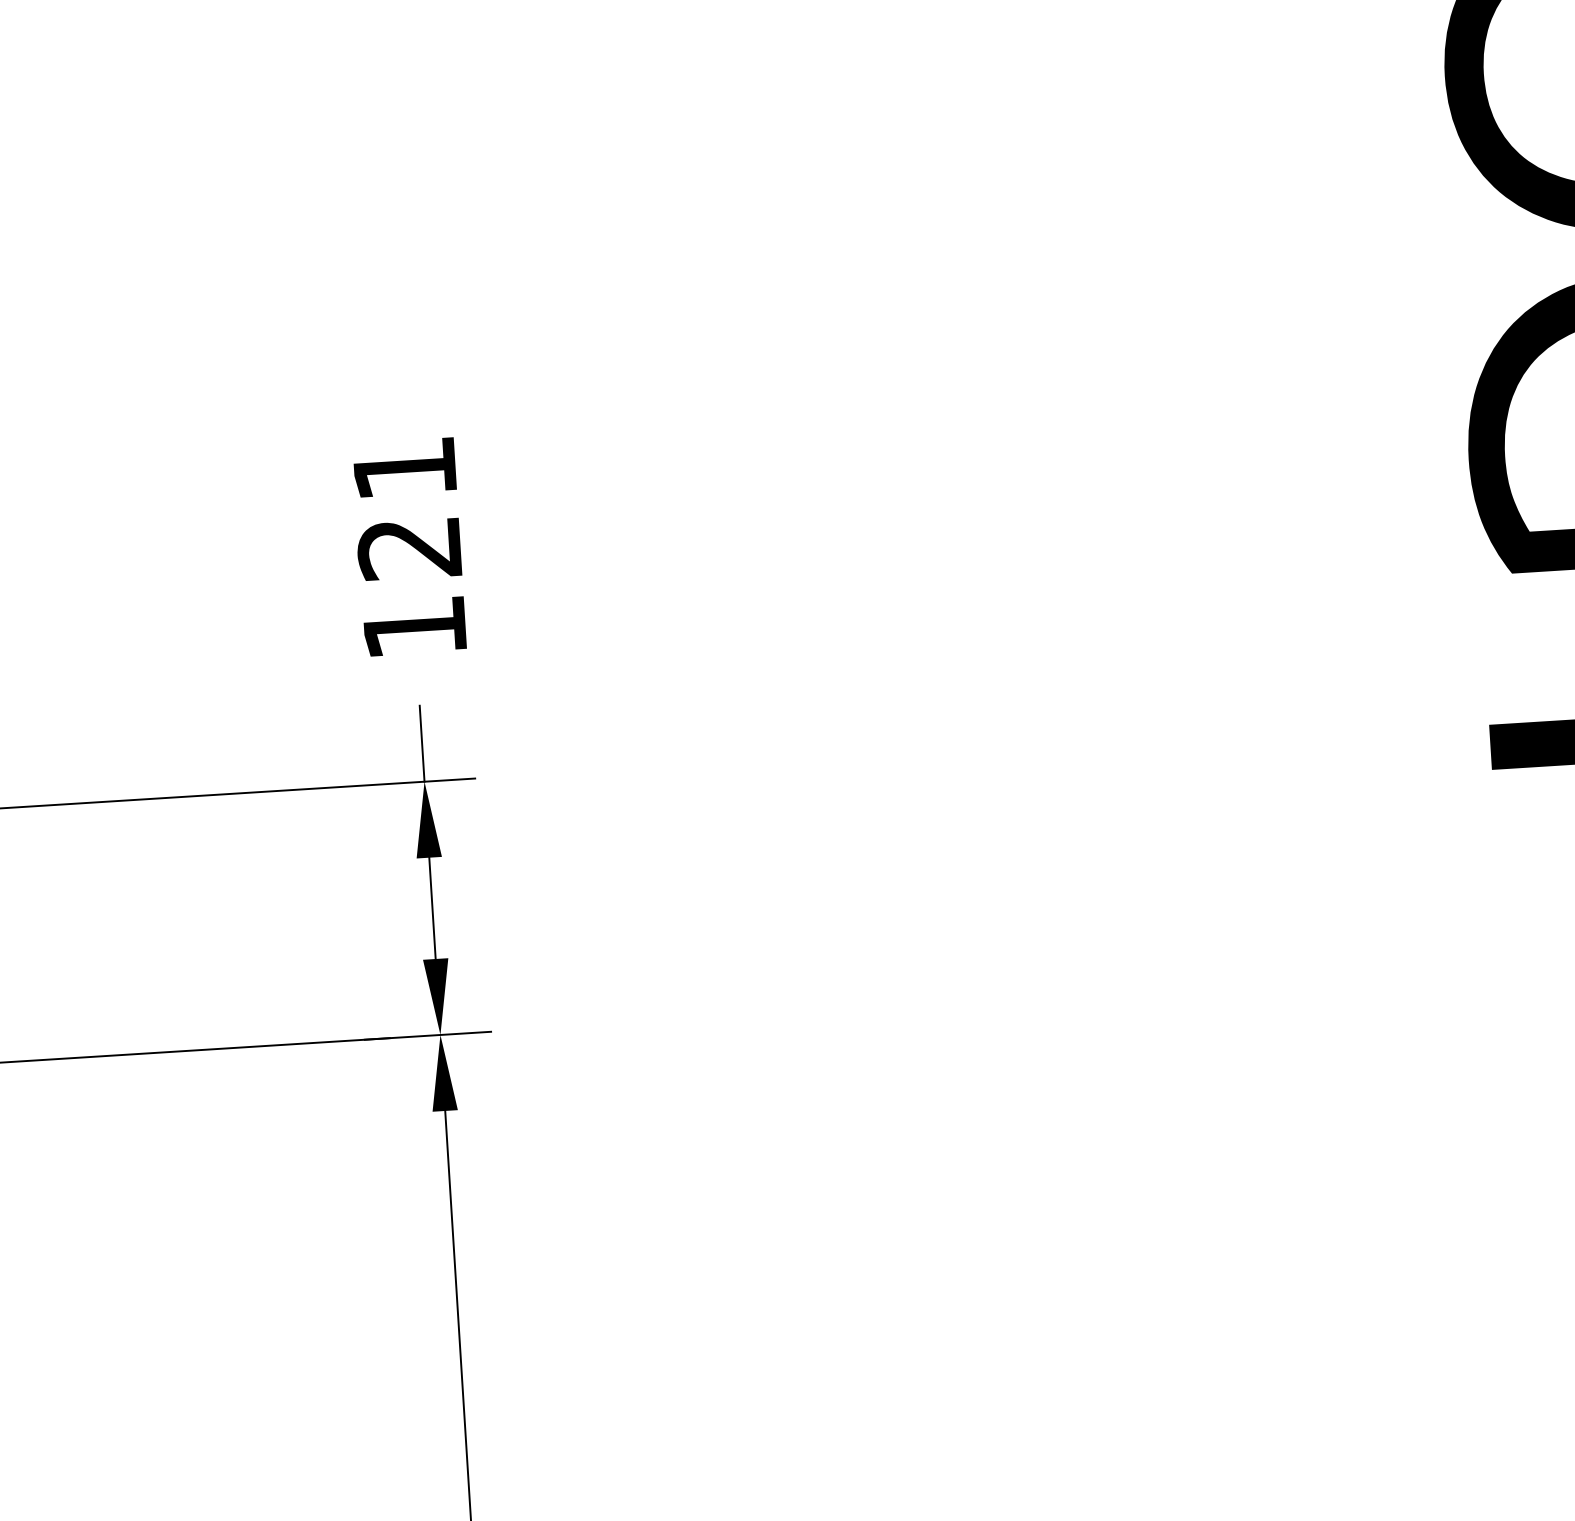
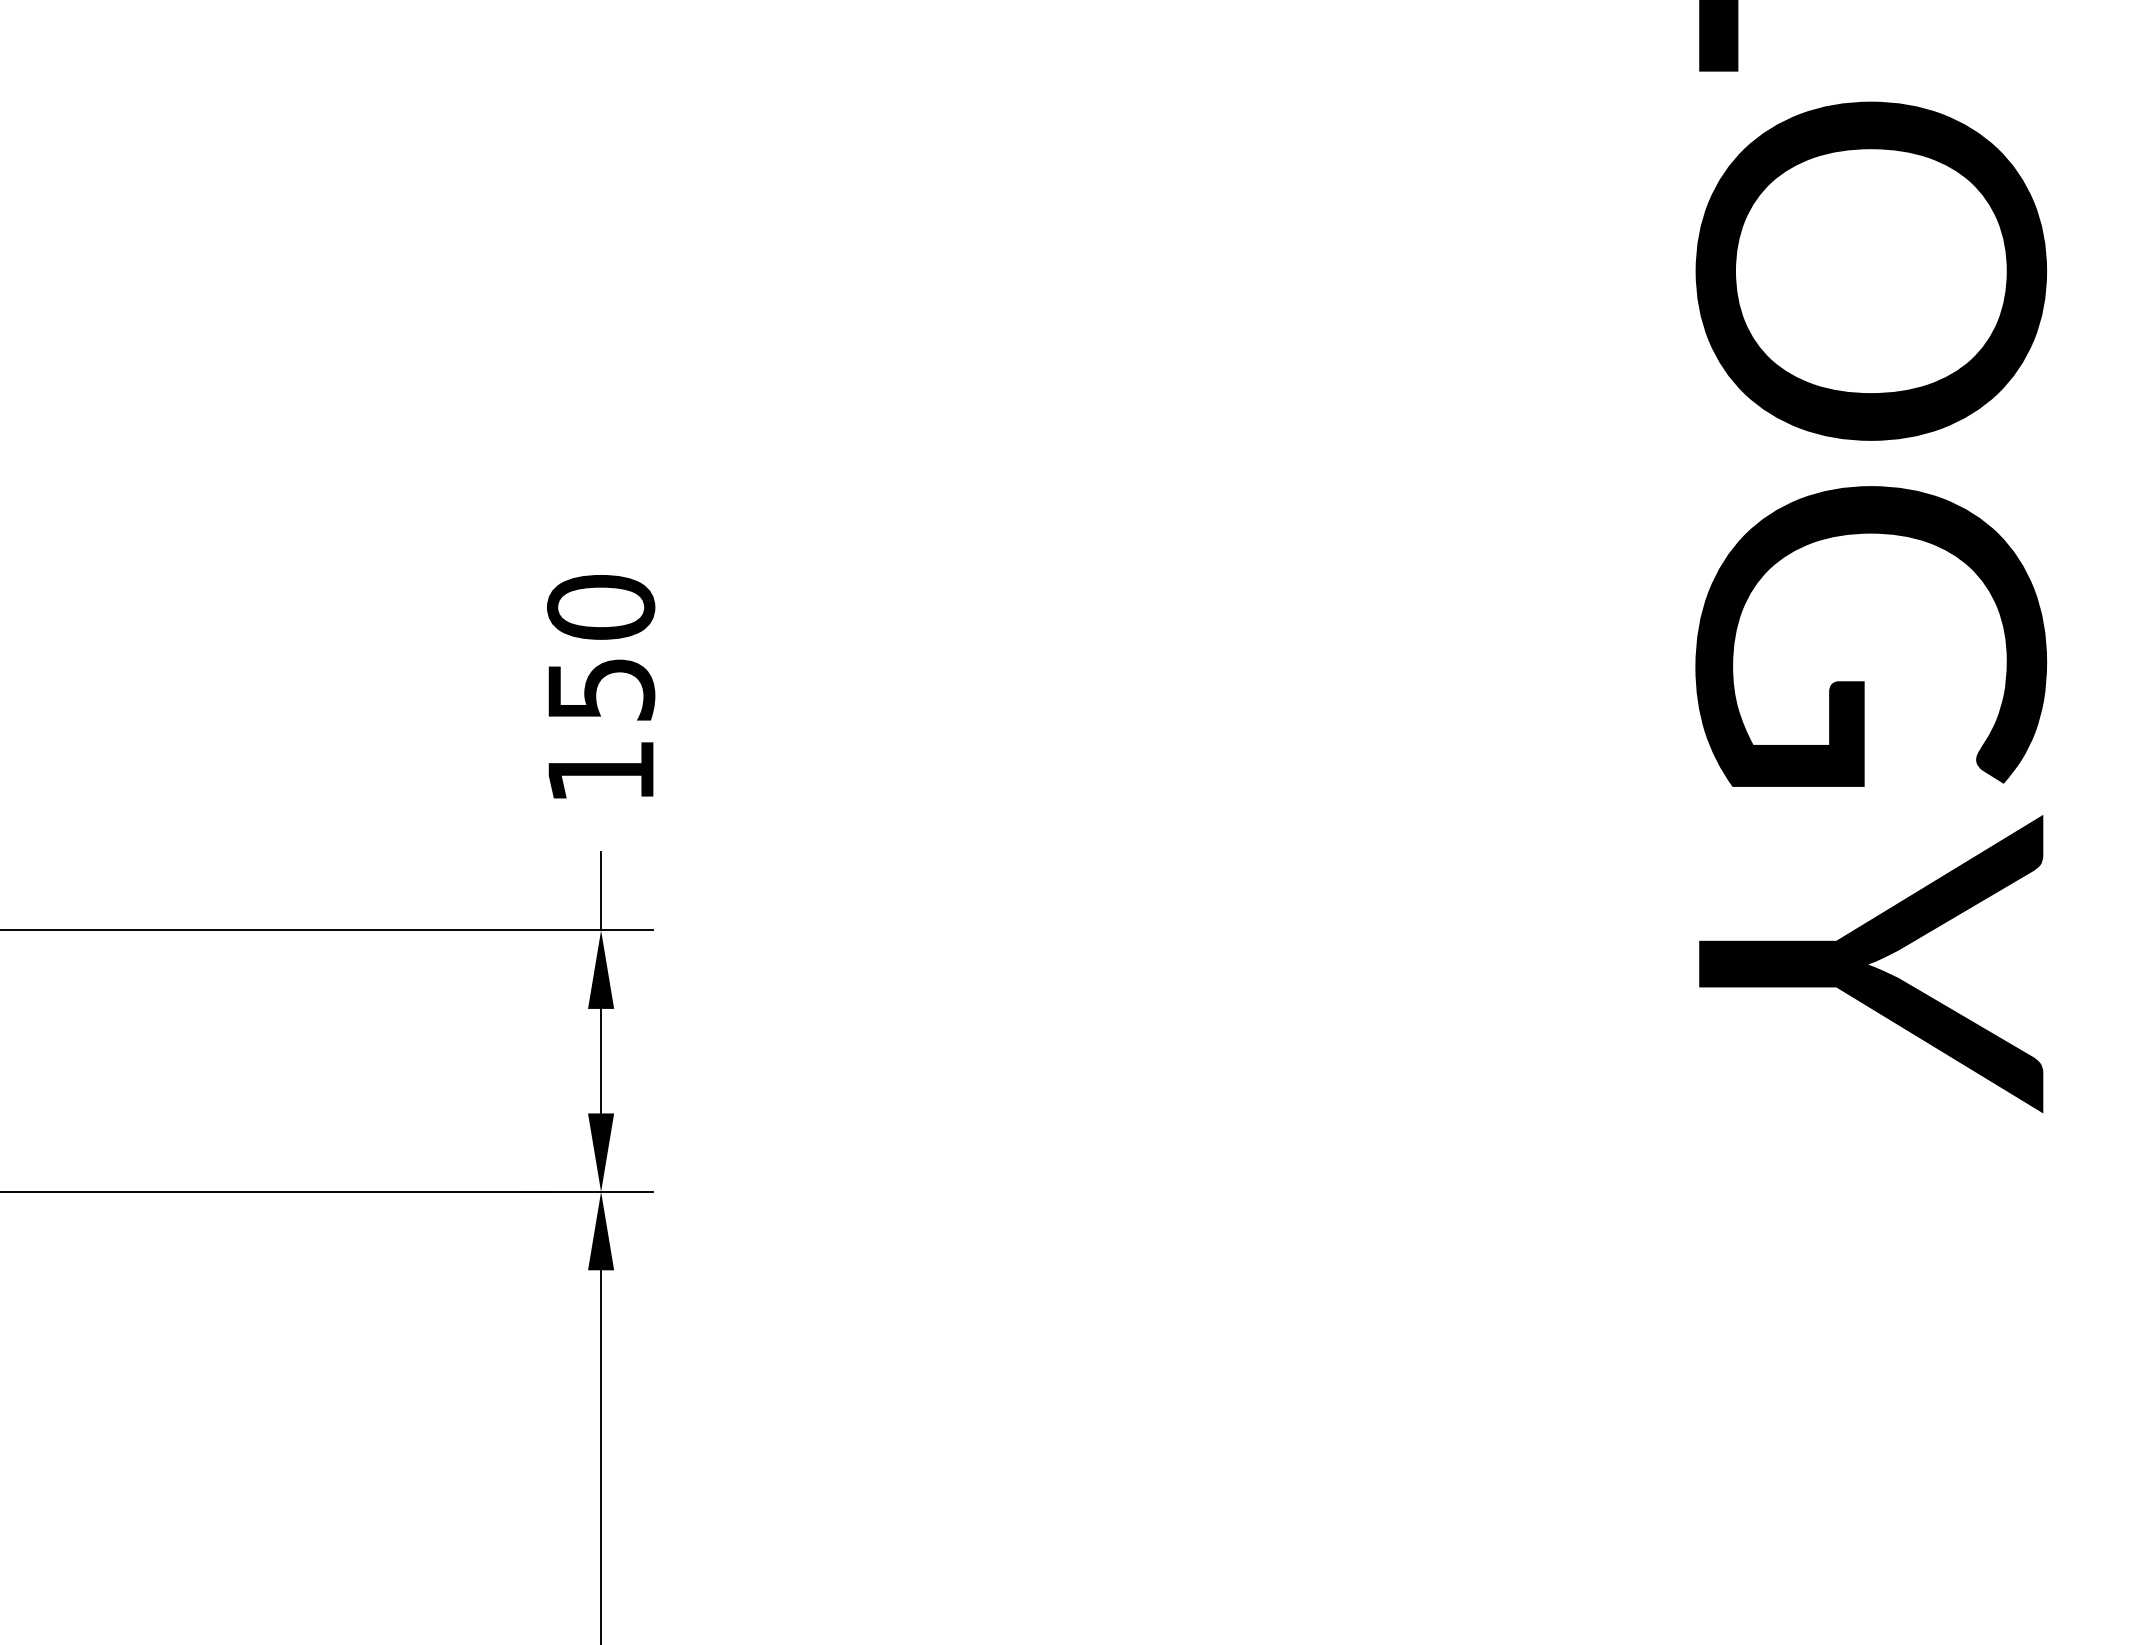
text: (407, 507) -> (601, 647), 121 -> 150

